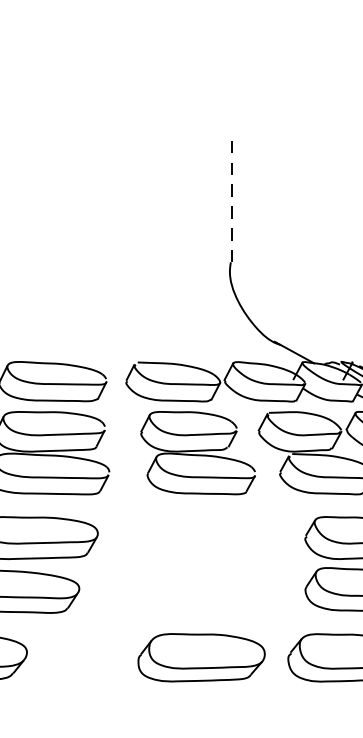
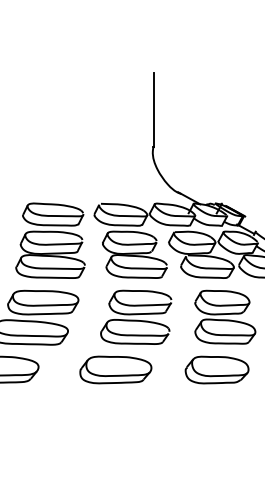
line: (231, 194) -> (153, 109), dashed -> solid
part: (200, 562) -> (136, 316), added
part: (200, 656) -> (115, 369), moved

